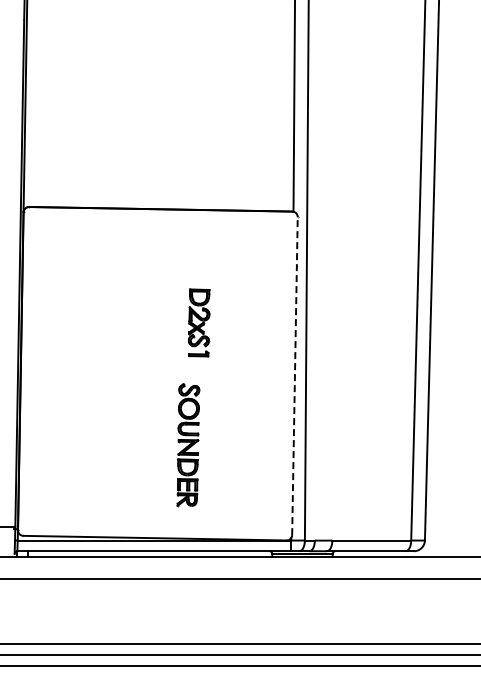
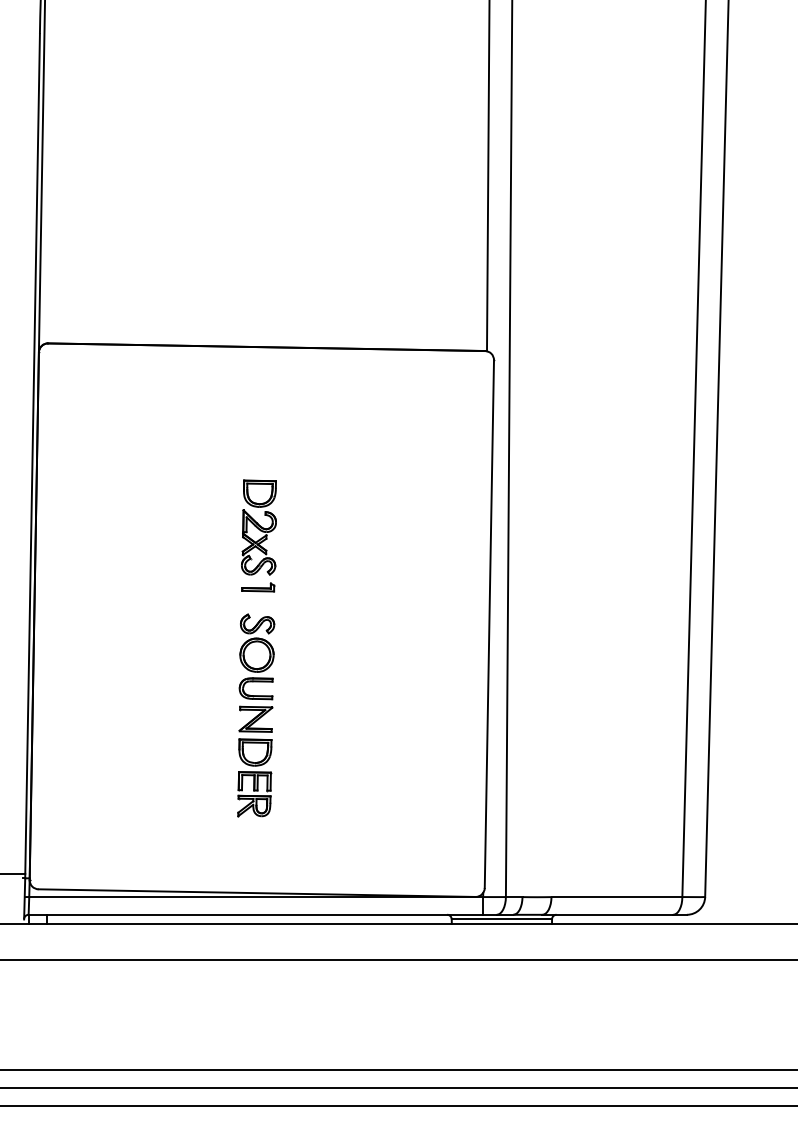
part: (198, 322) -> (257, 535), moved
line: (294, 376) -> (488, 624), dashed -> solid
part: (188, 445) -> (256, 716), moved

